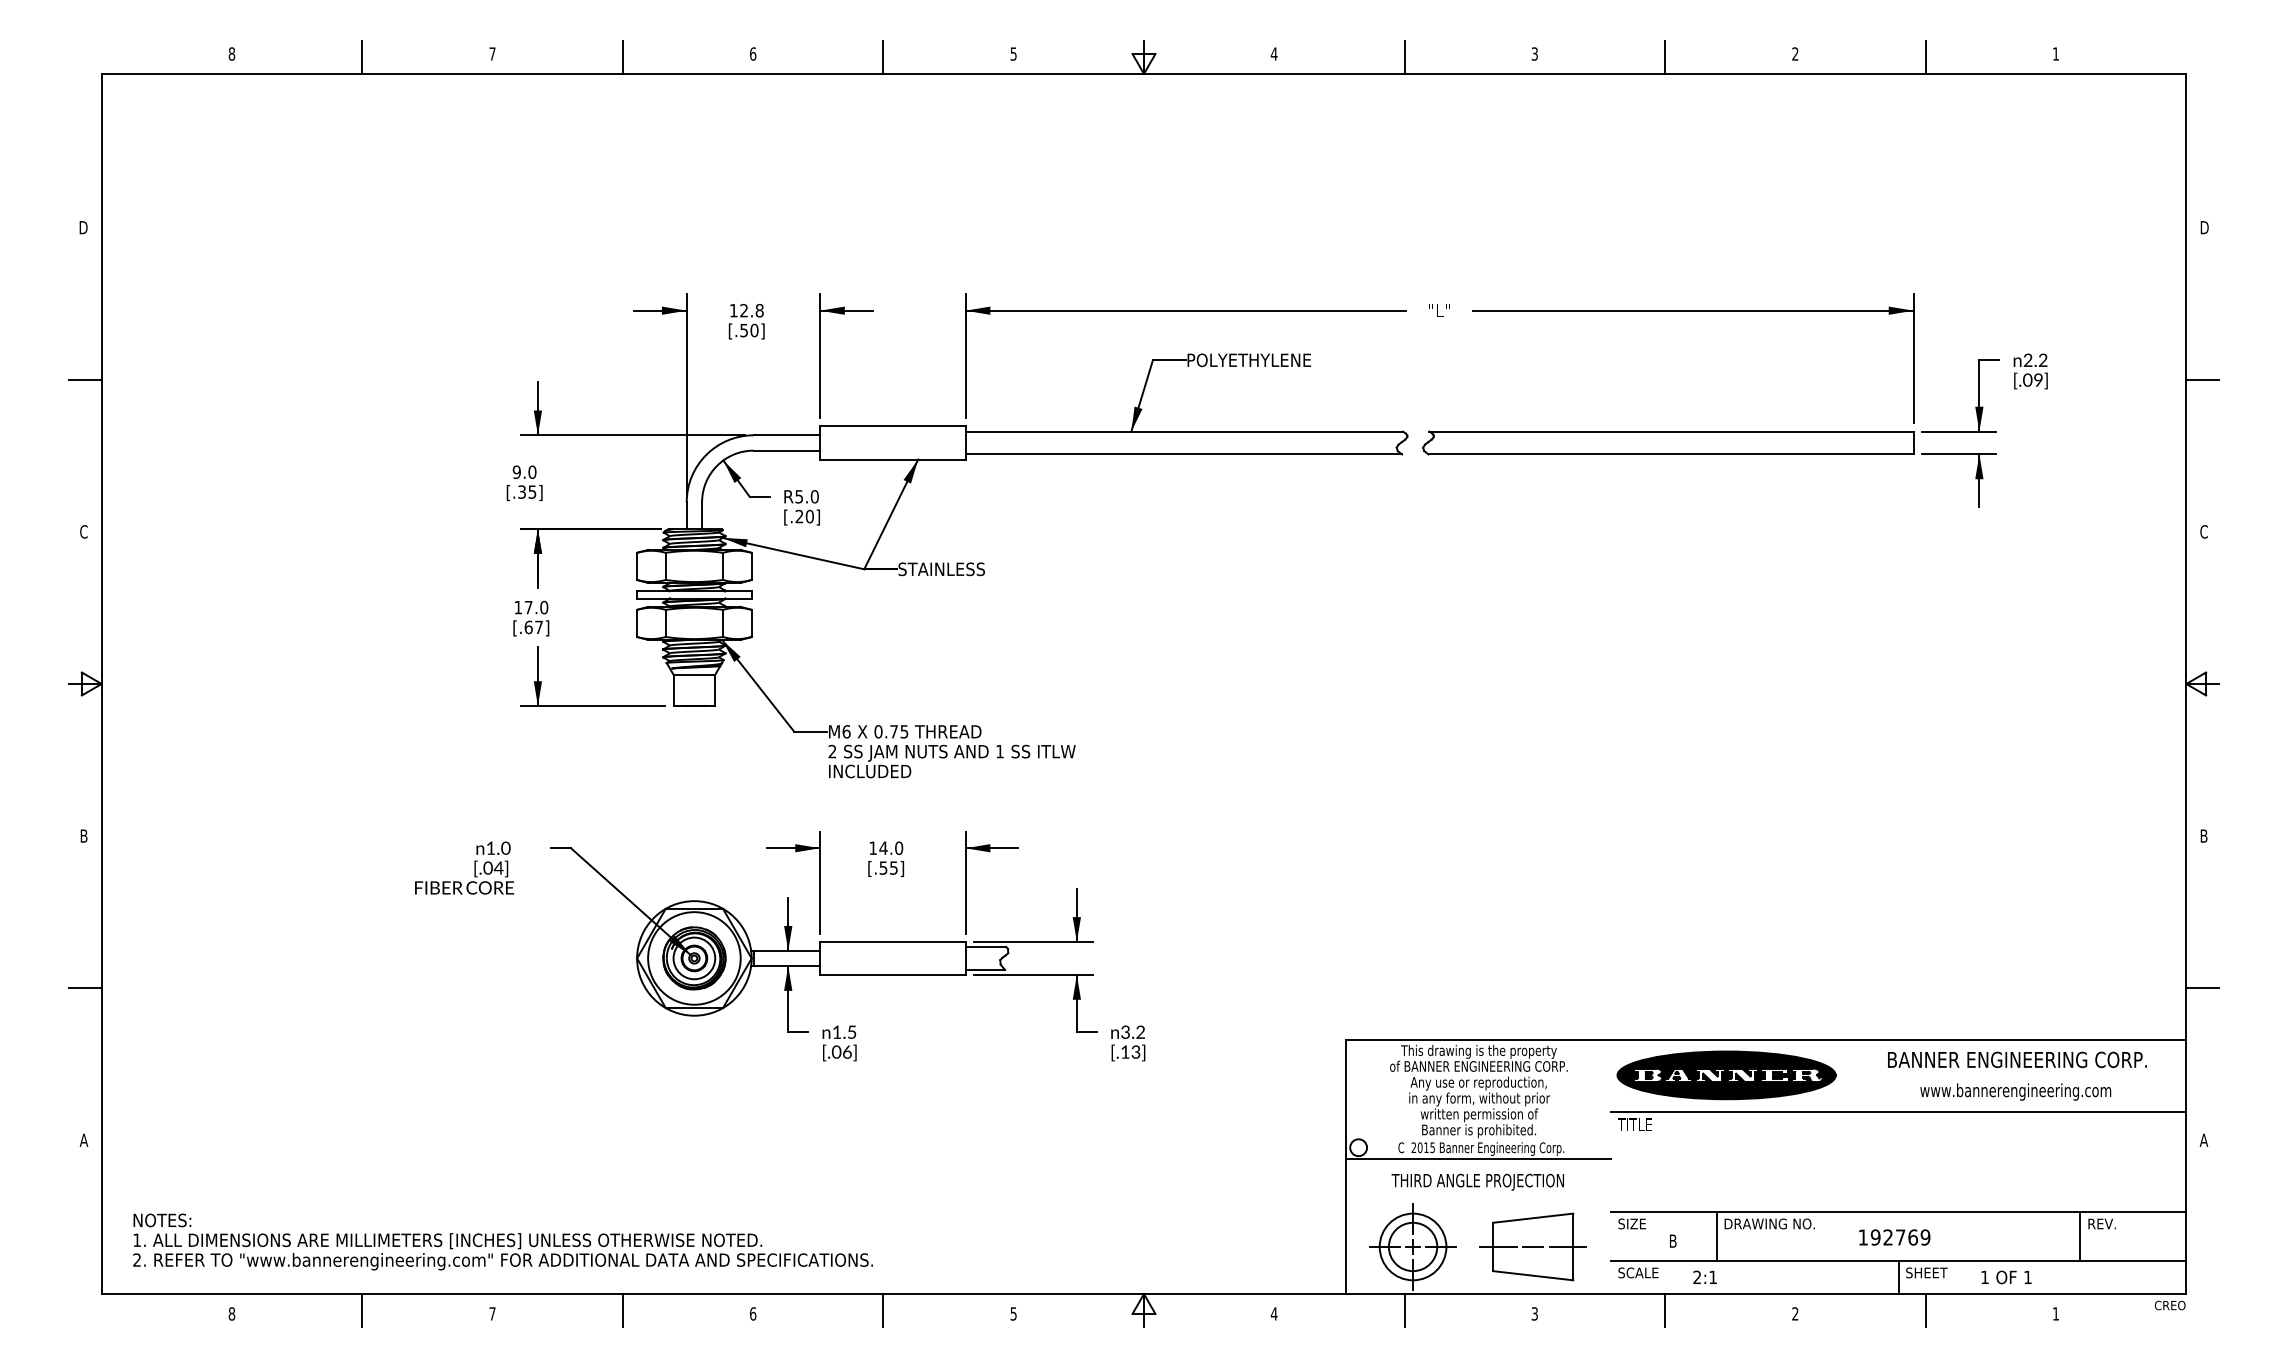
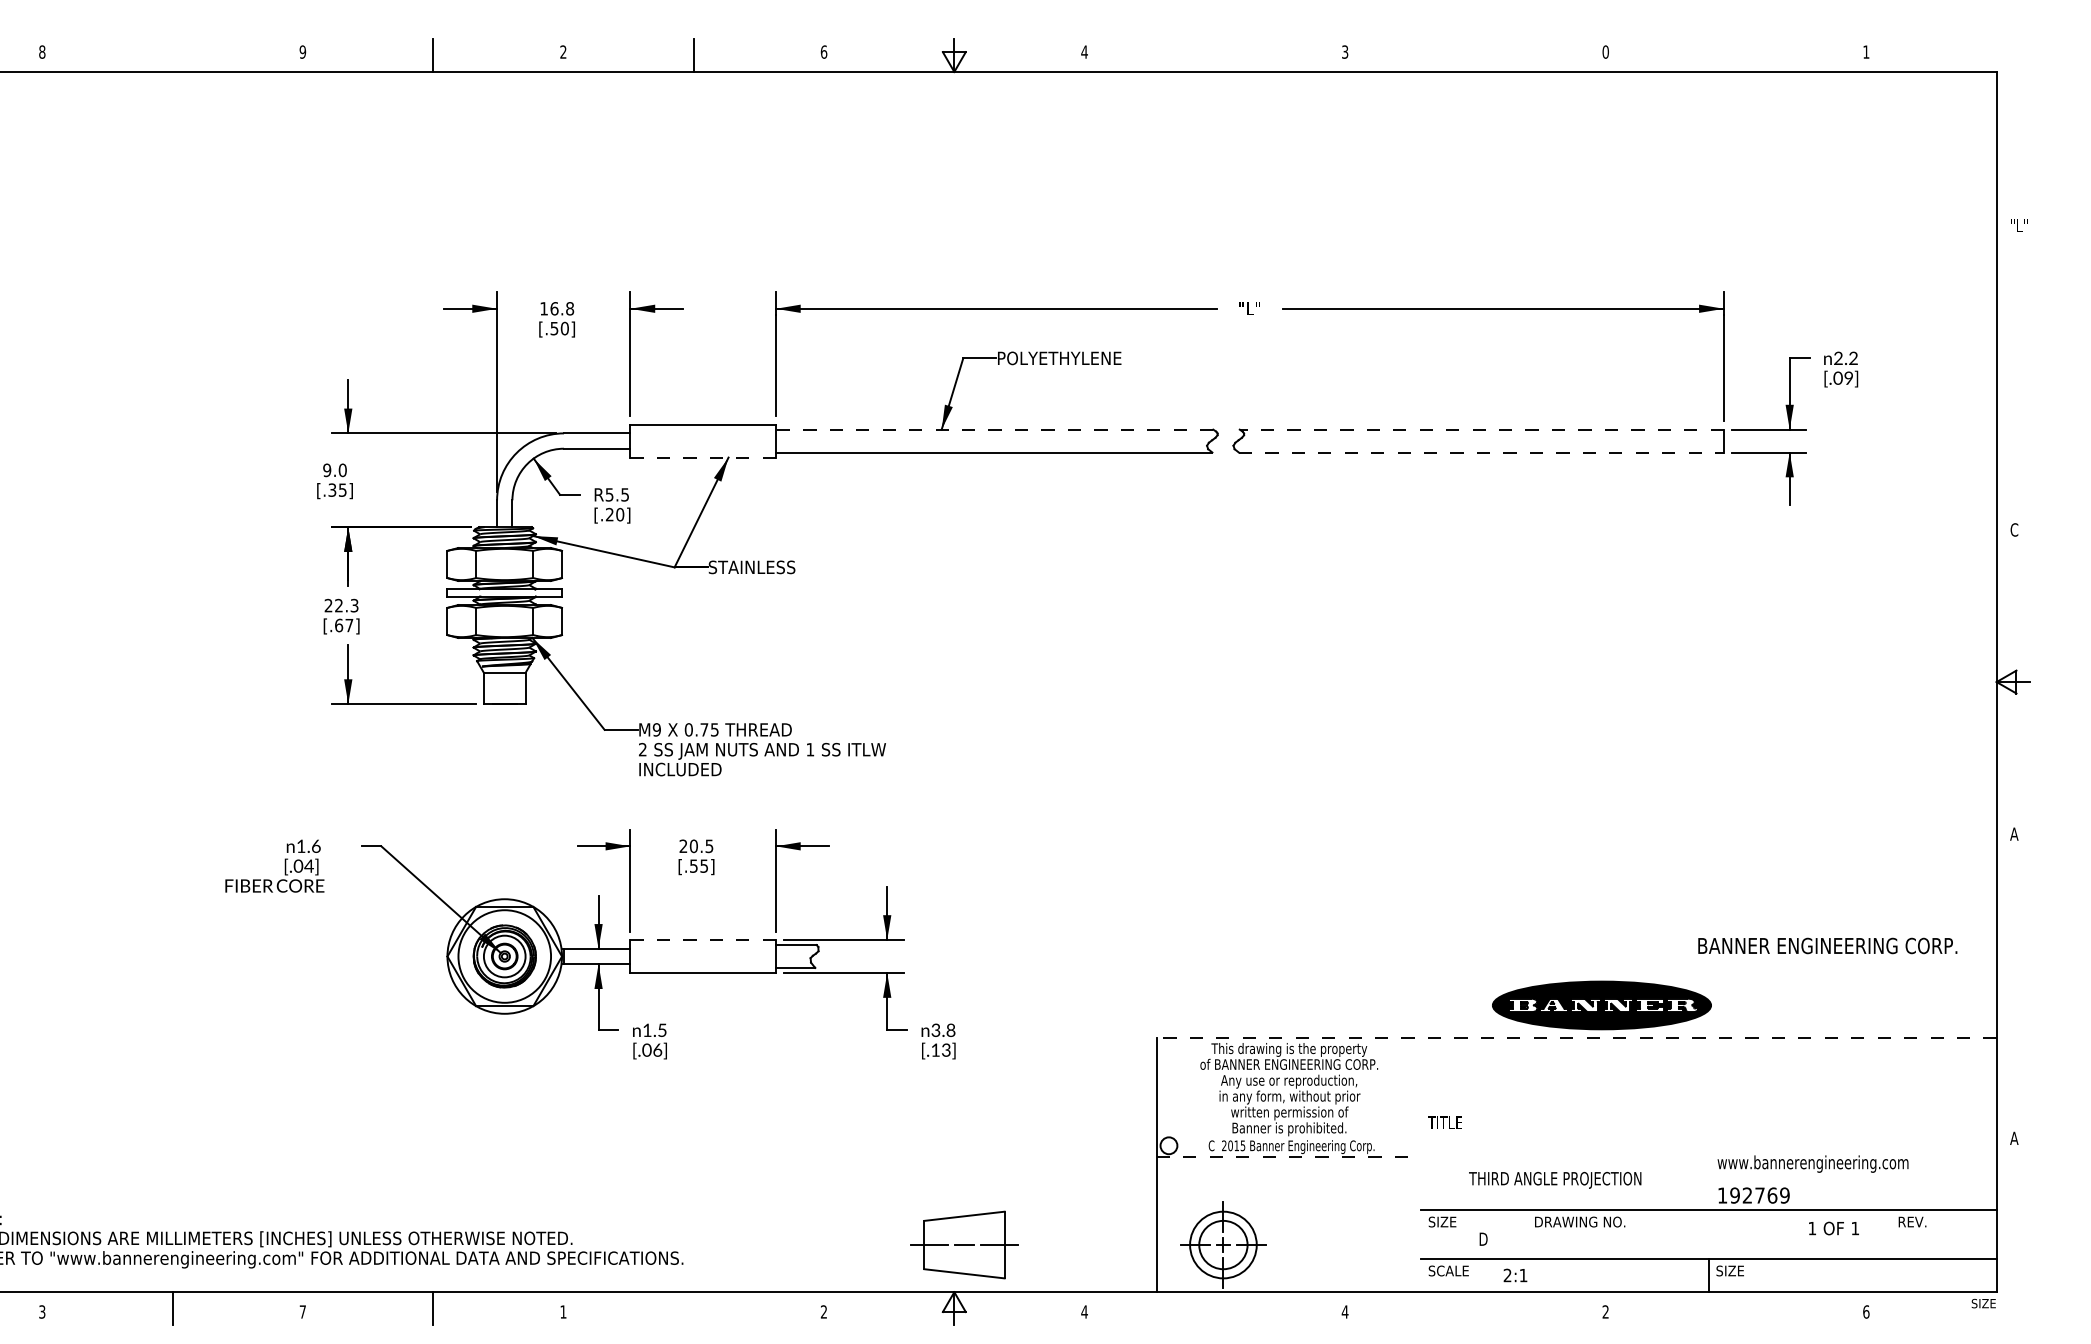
text: (492, 53) -> (302, 51), 7 -> 9
text: (753, 53) -> (563, 51), 6 -> 2
text: (1013, 53) -> (823, 51), 5 -> 6
text: (1795, 53) -> (1605, 51), 2 -> 0
line: (362, 56) -> (172, 54), removed
line: (1404, 56) -> (1214, 54), removed
line: (1665, 56) -> (1475, 54), removed
line: (1925, 56) -> (1735, 54), removed
text: (2208, 227) -> (2018, 225), D -> "L"
text: (744, 310) -> (554, 308), 12.8 -> 16.8
line: (2202, 379) -> (2012, 377), removed
line: (1184, 431) -> (994, 429), solid -> dashed
line: (1670, 431) -> (1480, 429), solid -> dashed
line: (1671, 454) -> (1481, 452), solid -> dashed
line: (892, 459) -> (702, 457), solid -> dashed
text: (814, 496) -> (624, 494), R5.0 -> R5.5
text: (531, 607) -> (341, 605), 17.0 -> 22.3
text: (846, 731) -> (656, 729), M6 -> M9
text: (2203, 835) -> (2013, 833), B -> A
text: (505, 847) -> (315, 845), 1.0 -> 1.6
text: (886, 847) -> (696, 845), 14.0 -> 20.5
line: (892, 941) -> (702, 939), solid -> dashed
line: (2202, 988) -> (2012, 986), removed
text: (1140, 1032) -> (950, 1030), 3.2 -> 3.8
line: (1766, 1040) -> (1576, 1038), solid -> dashed
text: (2017, 1059) -> (1827, 945), moved
part: (1726, 1075) -> (1601, 1005), moved
text: (2015, 1091) -> (1812, 1163), moved
line: (1898, 1111) -> (1708, 1109), removed
line: (1479, 1159) -> (1289, 1157), solid -> dashed
text: (1477, 1181) -> (1554, 1179), moved
line: (1716, 1236) -> (1526, 1234), removed
line: (2080, 1236) -> (1890, 1234), removed
text: (1894, 1237) -> (1753, 1195), moved
text: (1673, 1240) -> (1483, 1238), B -> D
part: (1532, 1246) -> (963, 1244), moved
text: (1931, 1272) -> (1741, 1270), SHEET -> SIZE
text: (2006, 1277) -> (1833, 1228), moved
text: (2169, 1305) -> (1979, 1303), CREO -> SIZE
line: (883, 1310) -> (693, 1308), removed
line: (1404, 1310) -> (1214, 1308), removed
line: (1665, 1310) -> (1475, 1308), removed
line: (1925, 1310) -> (1735, 1308), removed
text: (231, 1313) -> (41, 1311), 8 -> 3
text: (753, 1313) -> (563, 1311), 6 -> 1
text: (1013, 1313) -> (823, 1311), 5 -> 2
text: (1534, 1313) -> (1344, 1311), 3 -> 4
text: (2055, 1313) -> (1865, 1311), 1 -> 6

